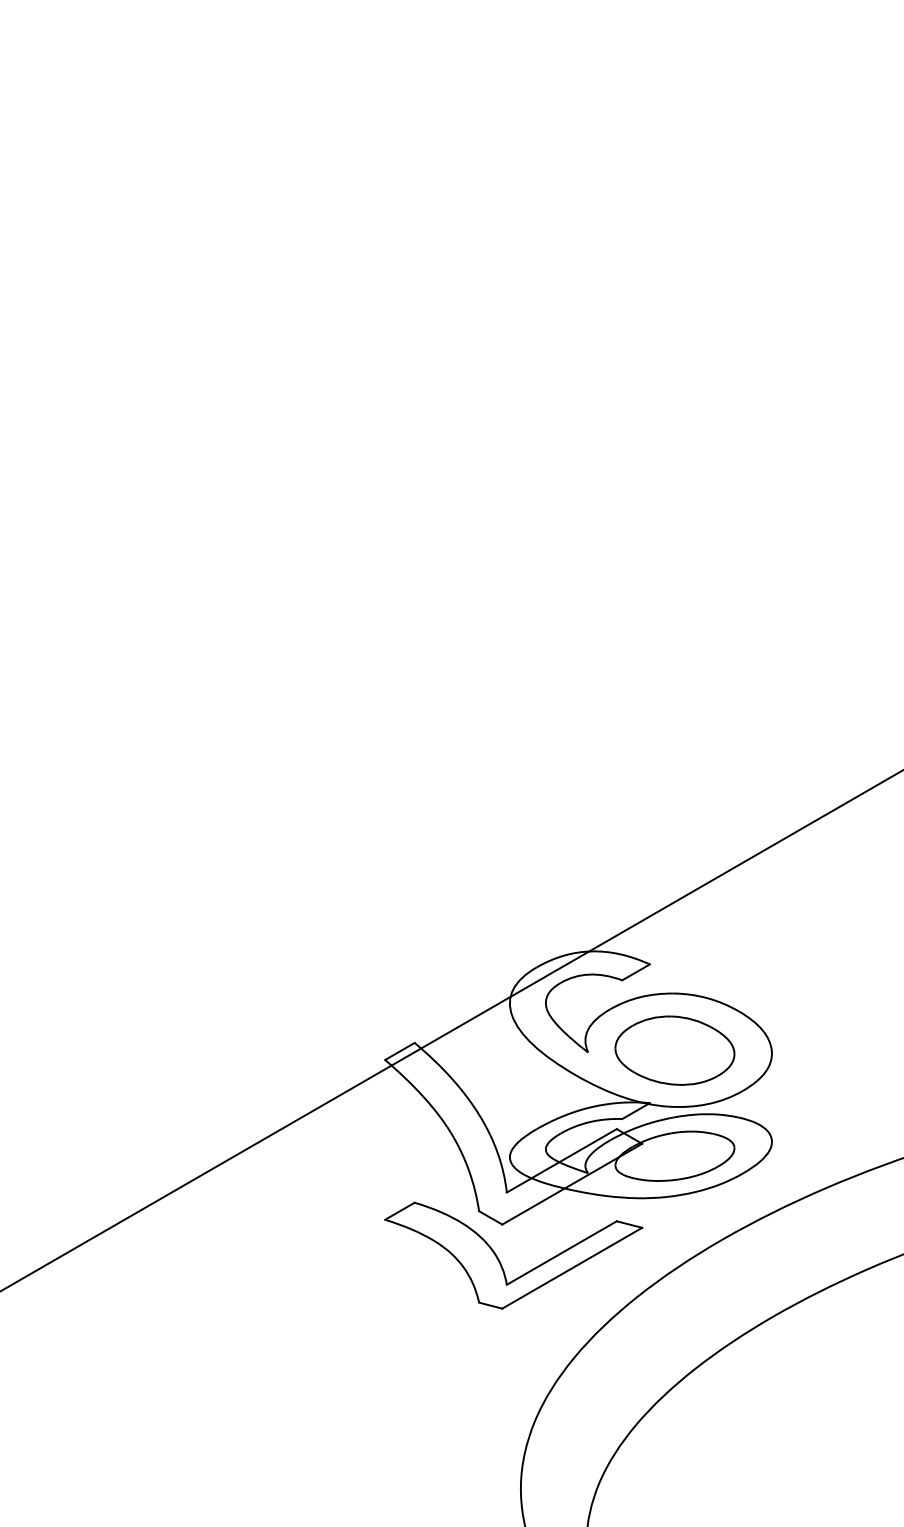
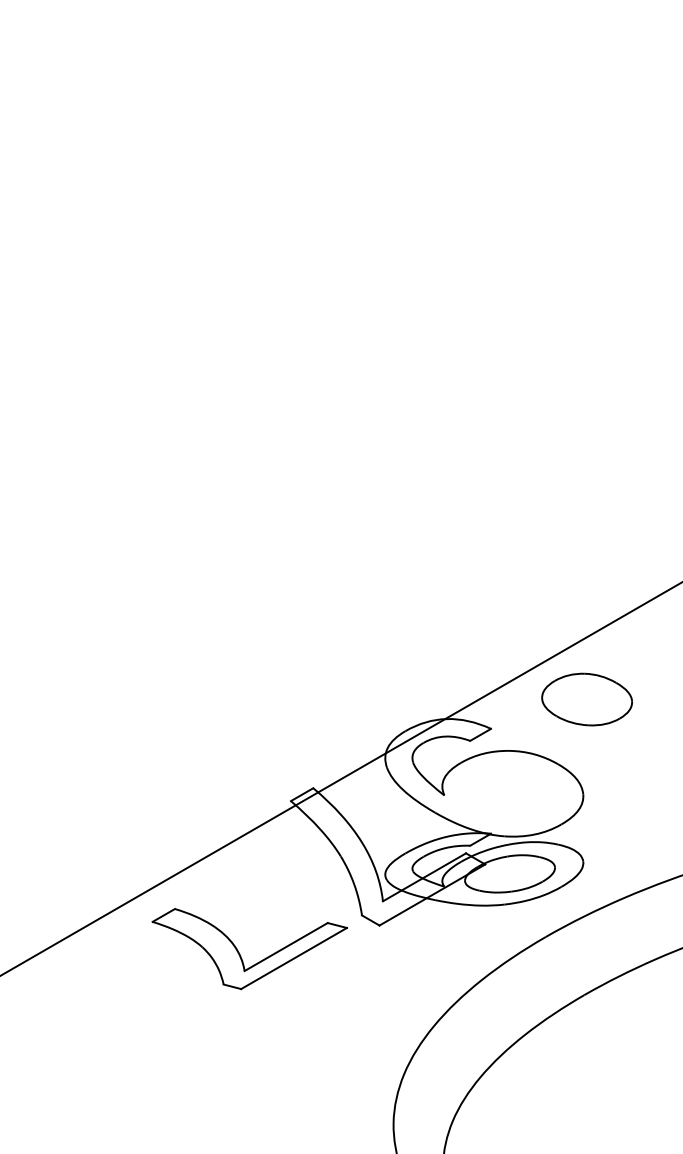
part: (674, 1050) -> (586, 699), moved
part: (500, 1261) -> (239, 953), moved

